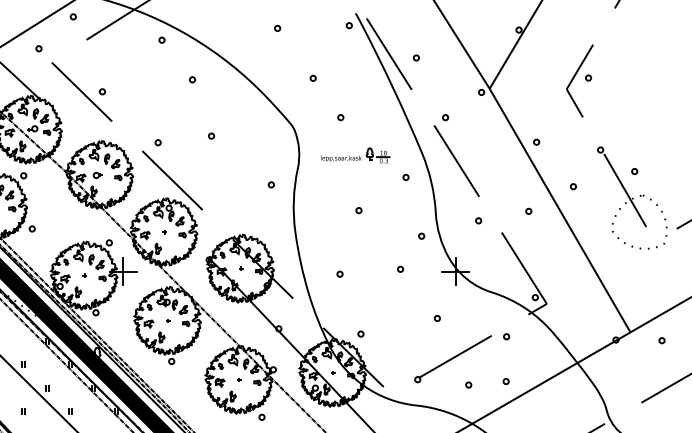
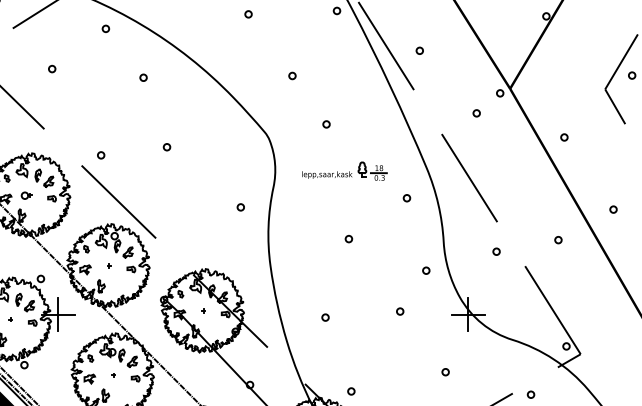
part: (101, 91) -> (51, 68), moved
part: (445, 117) -> (476, 113), moved
part: (536, 141) -> (564, 136), moved

